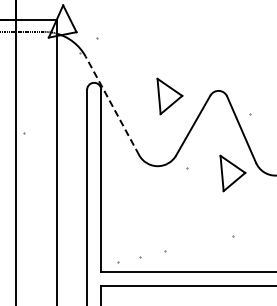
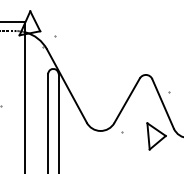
part: (169, 96) -> (109, 79), removed
line: (112, 105) -> (67, 85), dashed -> solid

